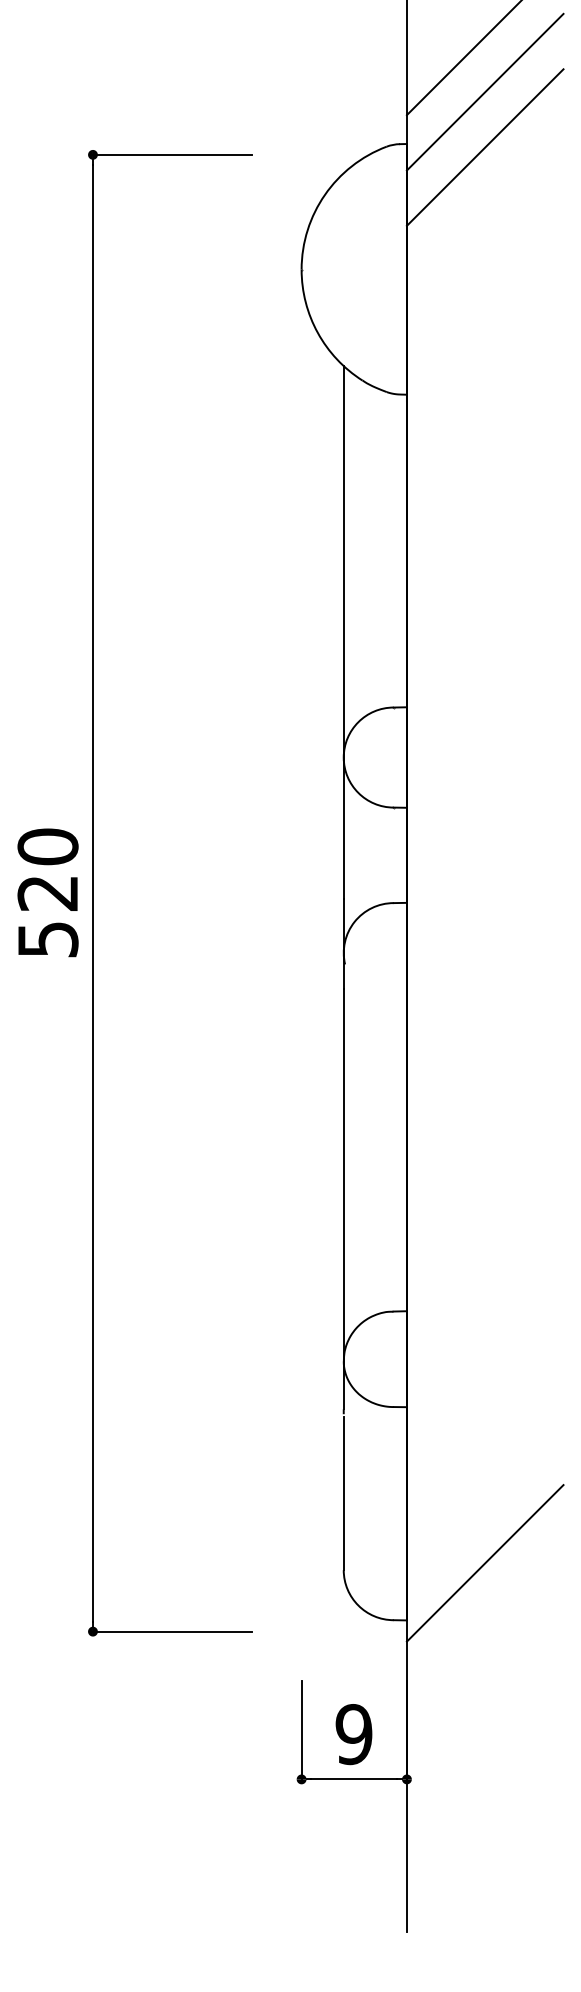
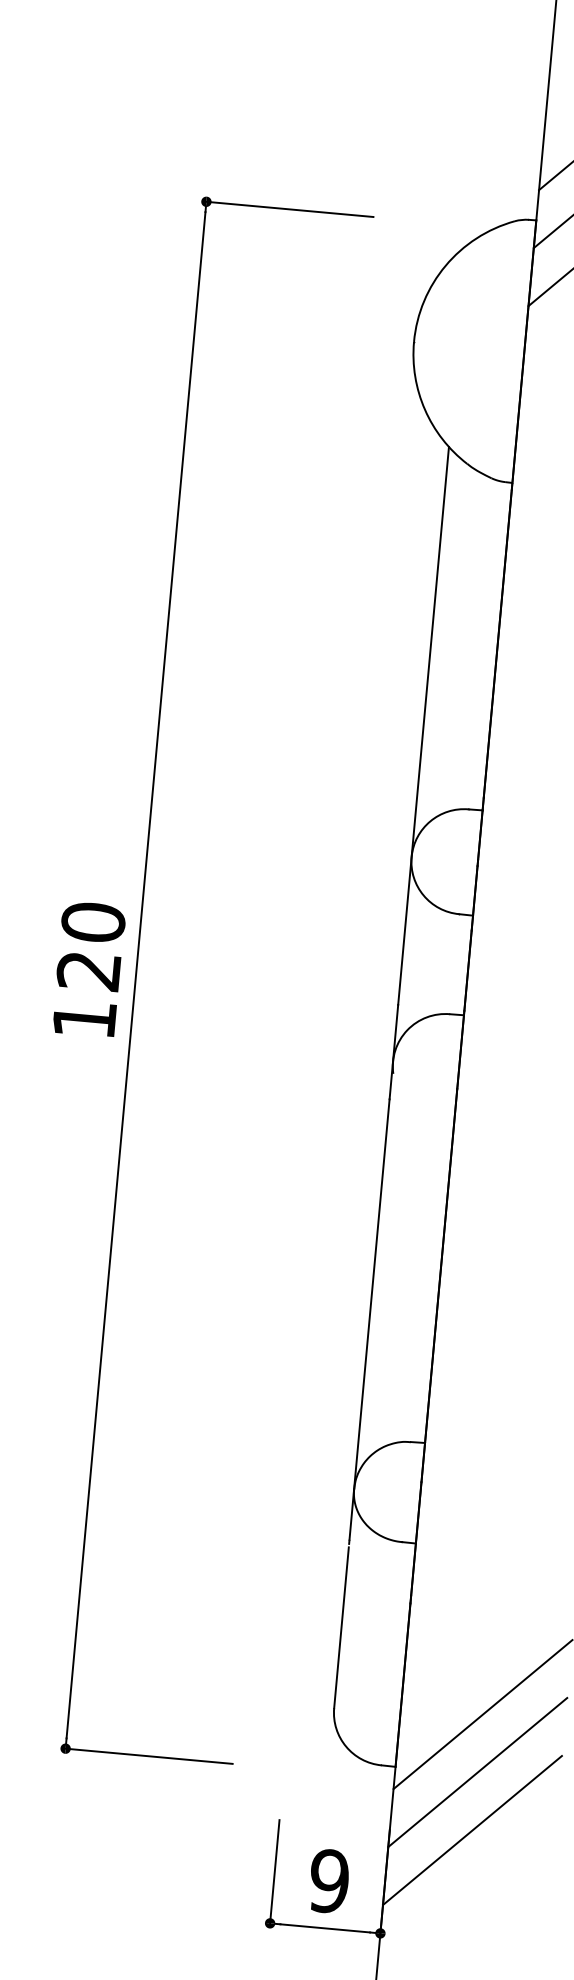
text: (48, 939) -> (85, 1019), 520 -> 120
line: (484, 1618) -> (477, 1772), added
line: (484, 1673) -> (471, 1829), added

